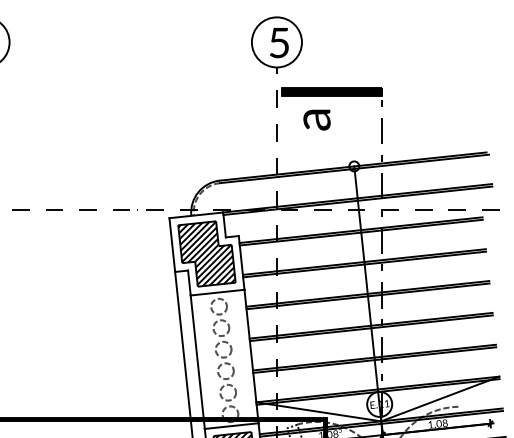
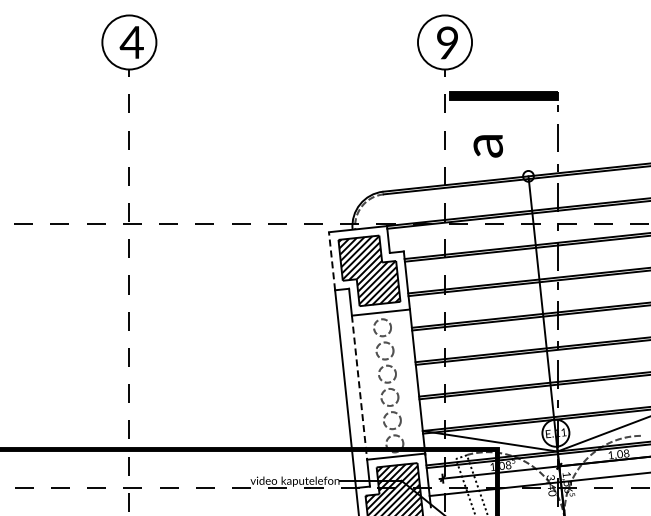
text: (279, 42) -> (447, 42), 5 -> 9
text: (316, 120) -> (487, 146), moved
line: (172, 244) -> (332, 260), solid -> dashed
line: (197, 362) -> (359, 388), solid -> dashed

